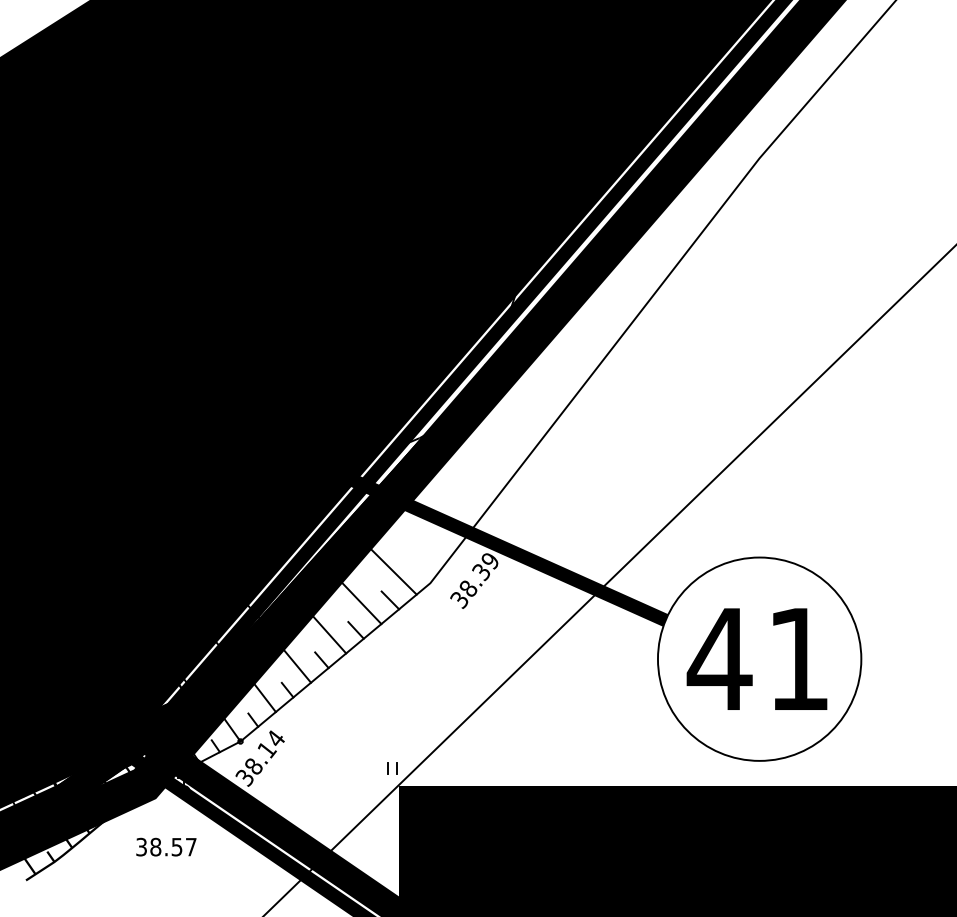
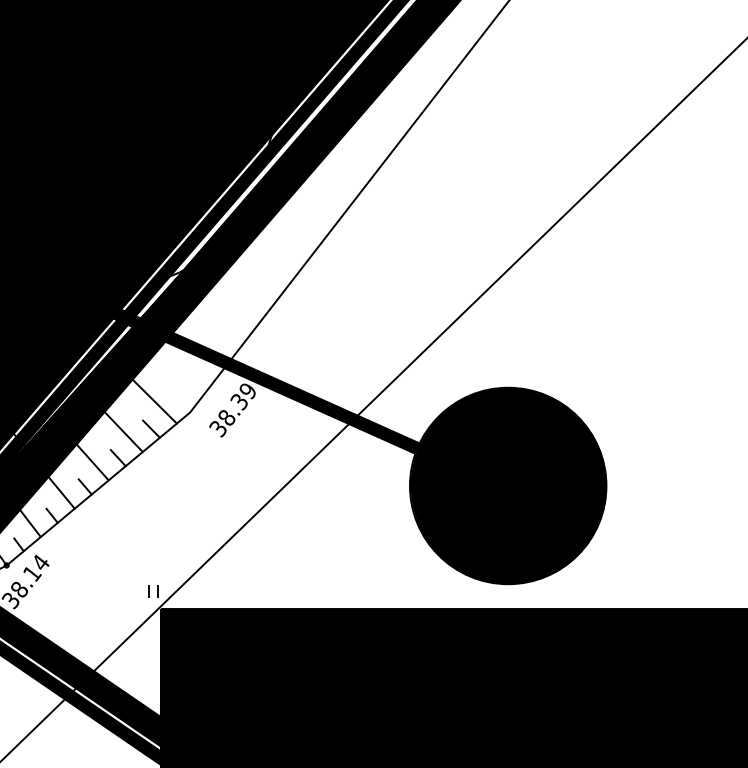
fill: (759, 658) -> (508, 485), added

